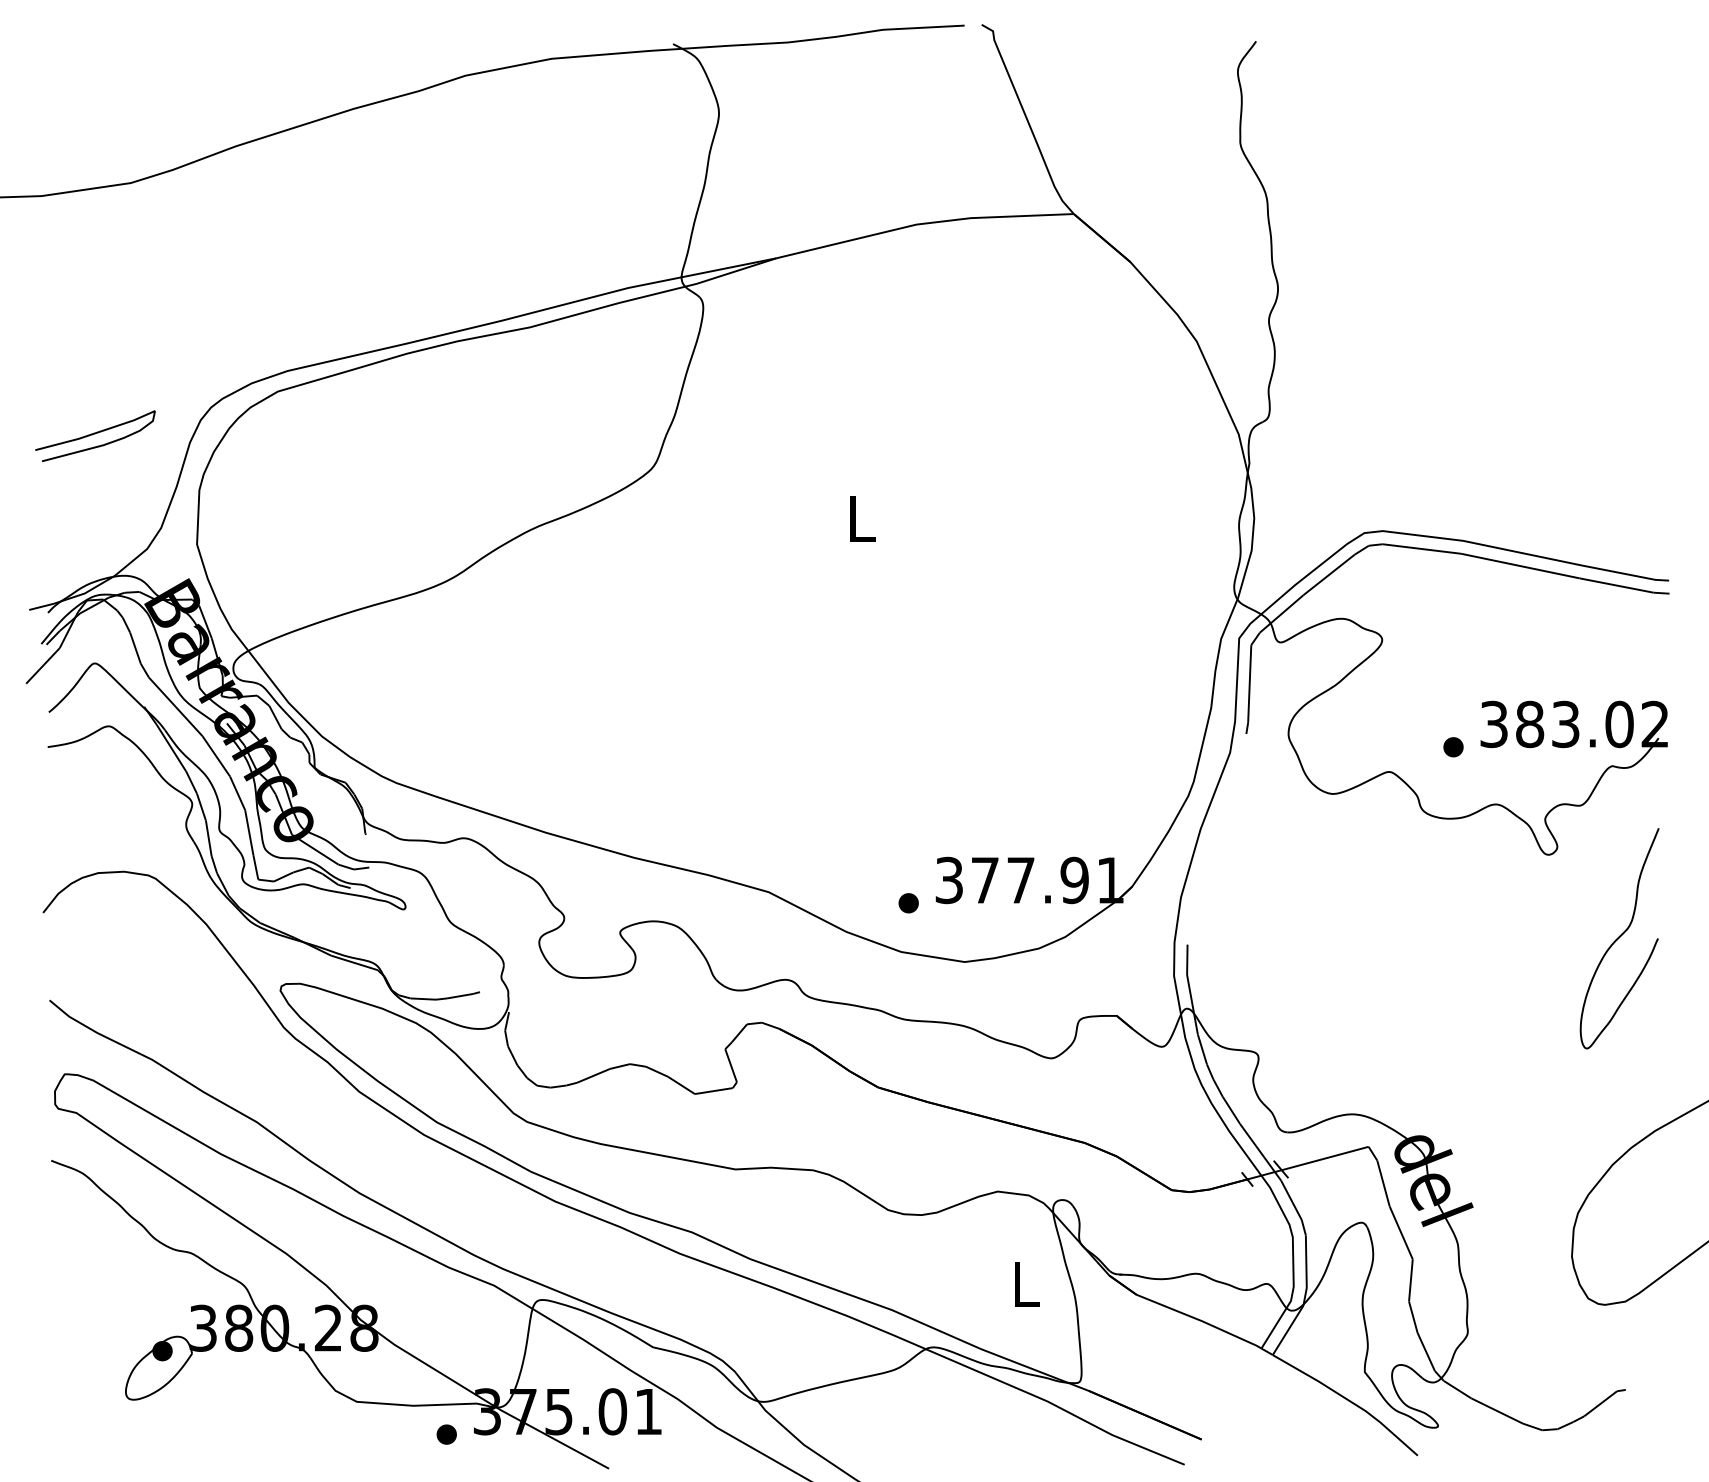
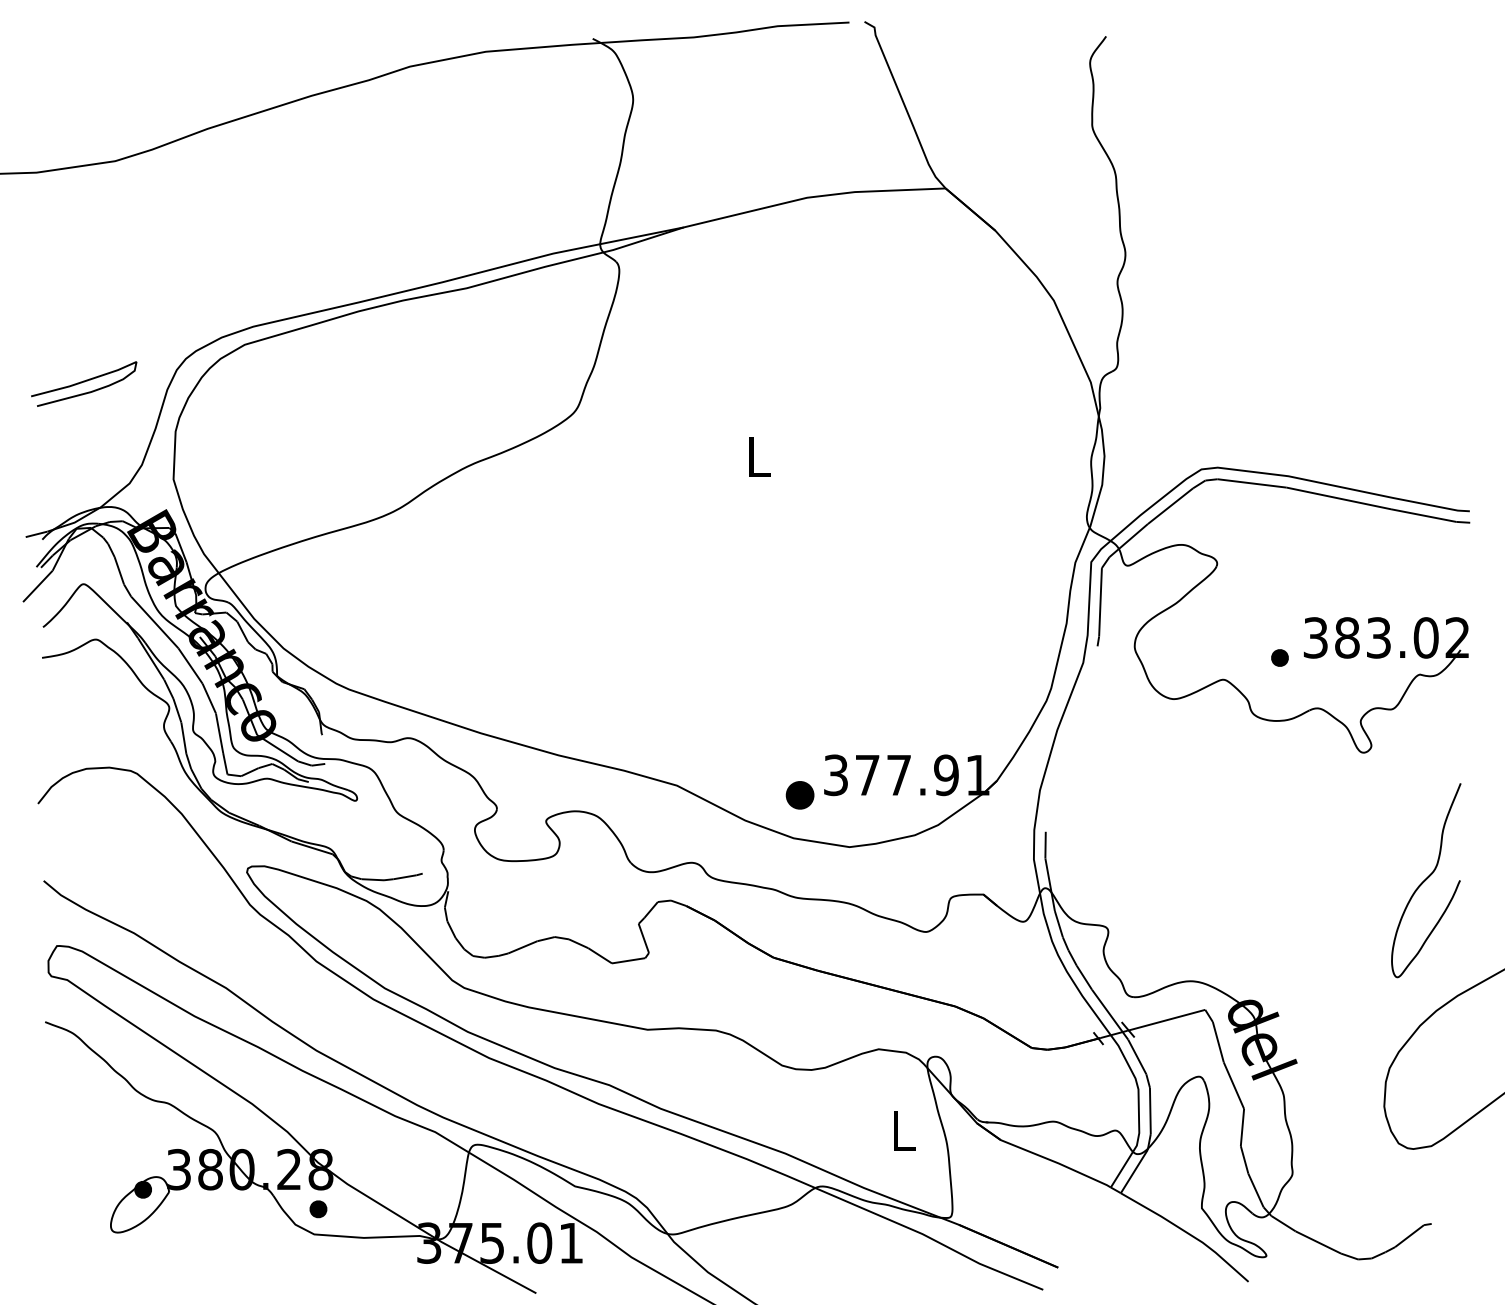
part: (909, 903) -> (800, 795), size x1.6
curve: (1619, 938) -> (1426, 880), moved
part: (446, 1434) -> (318, 1209), moved

